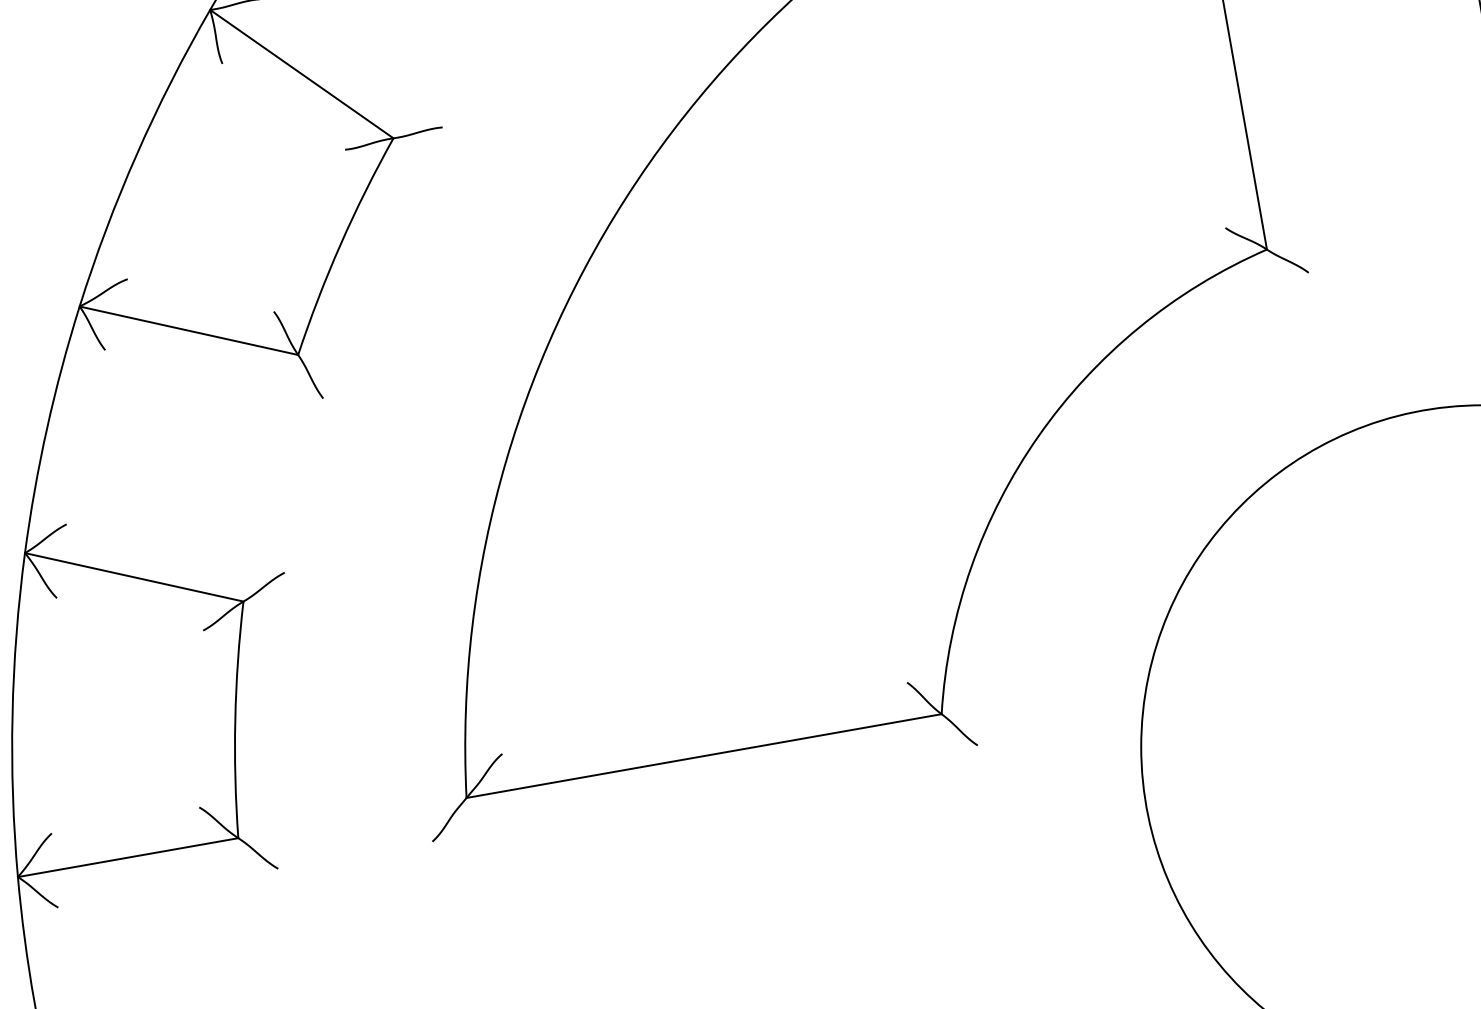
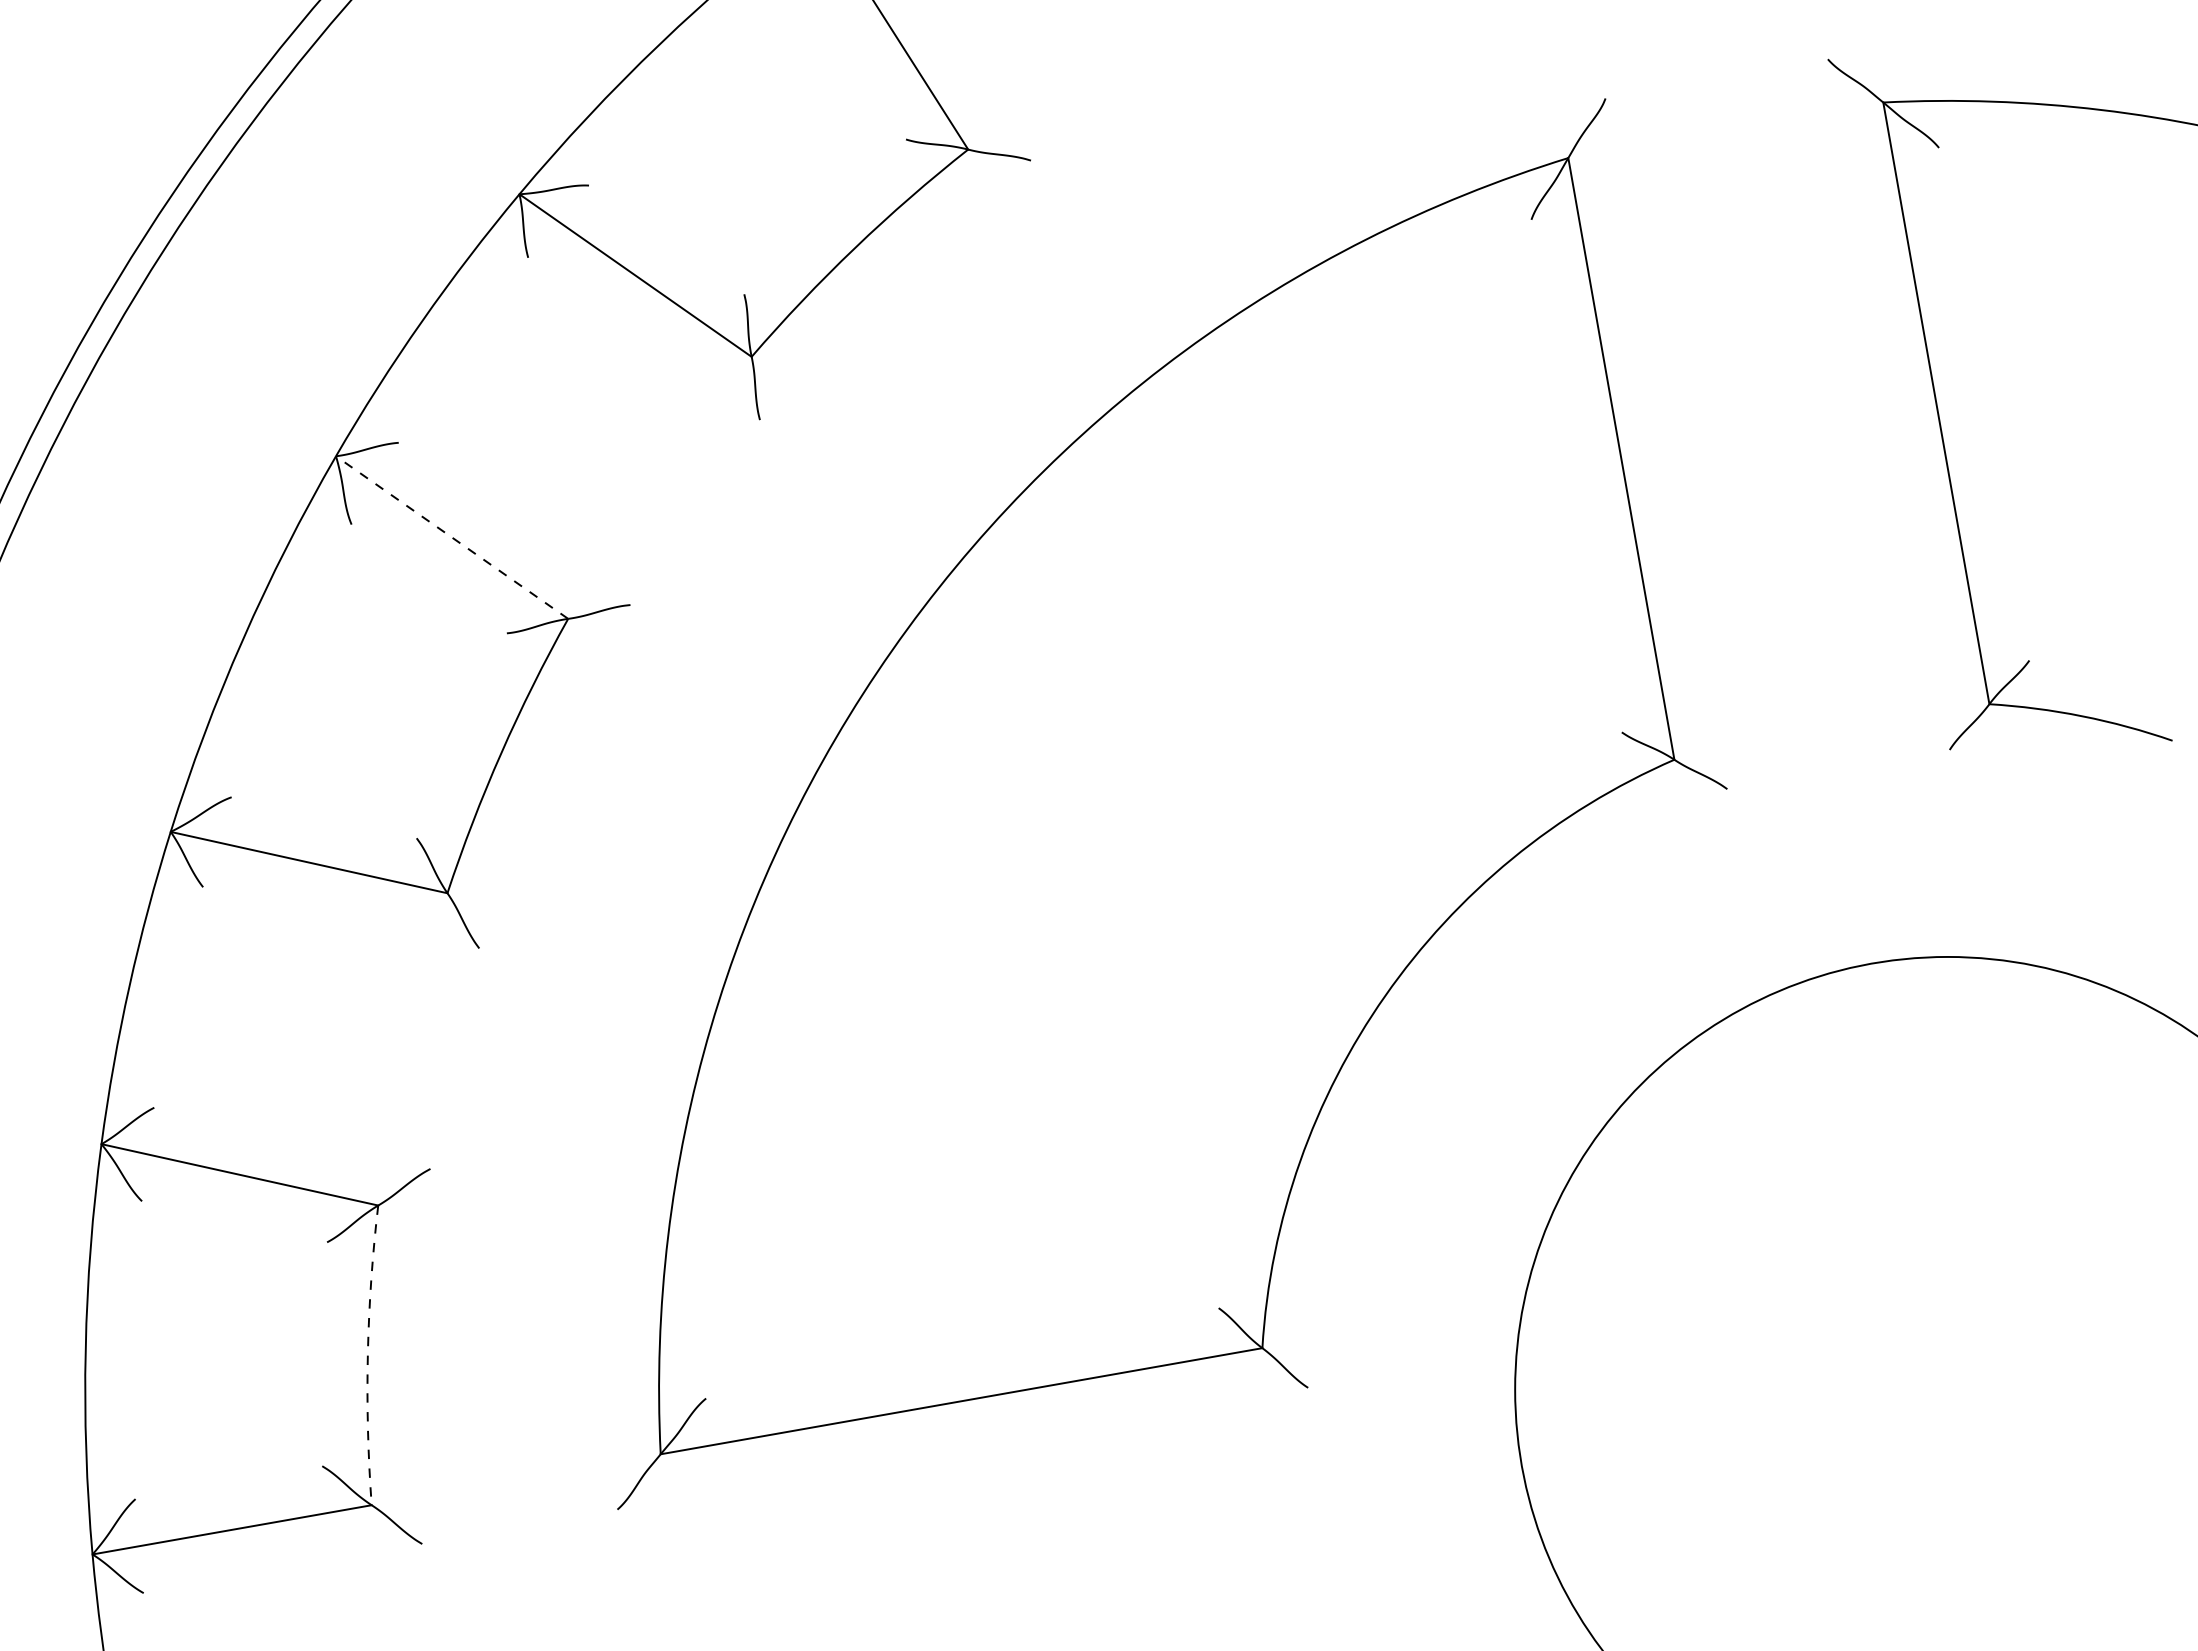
line: (302, 74) -> (452, 537), solid -> dashed
arc: (235, 719) -> (367, 1355), solid -> dashed

